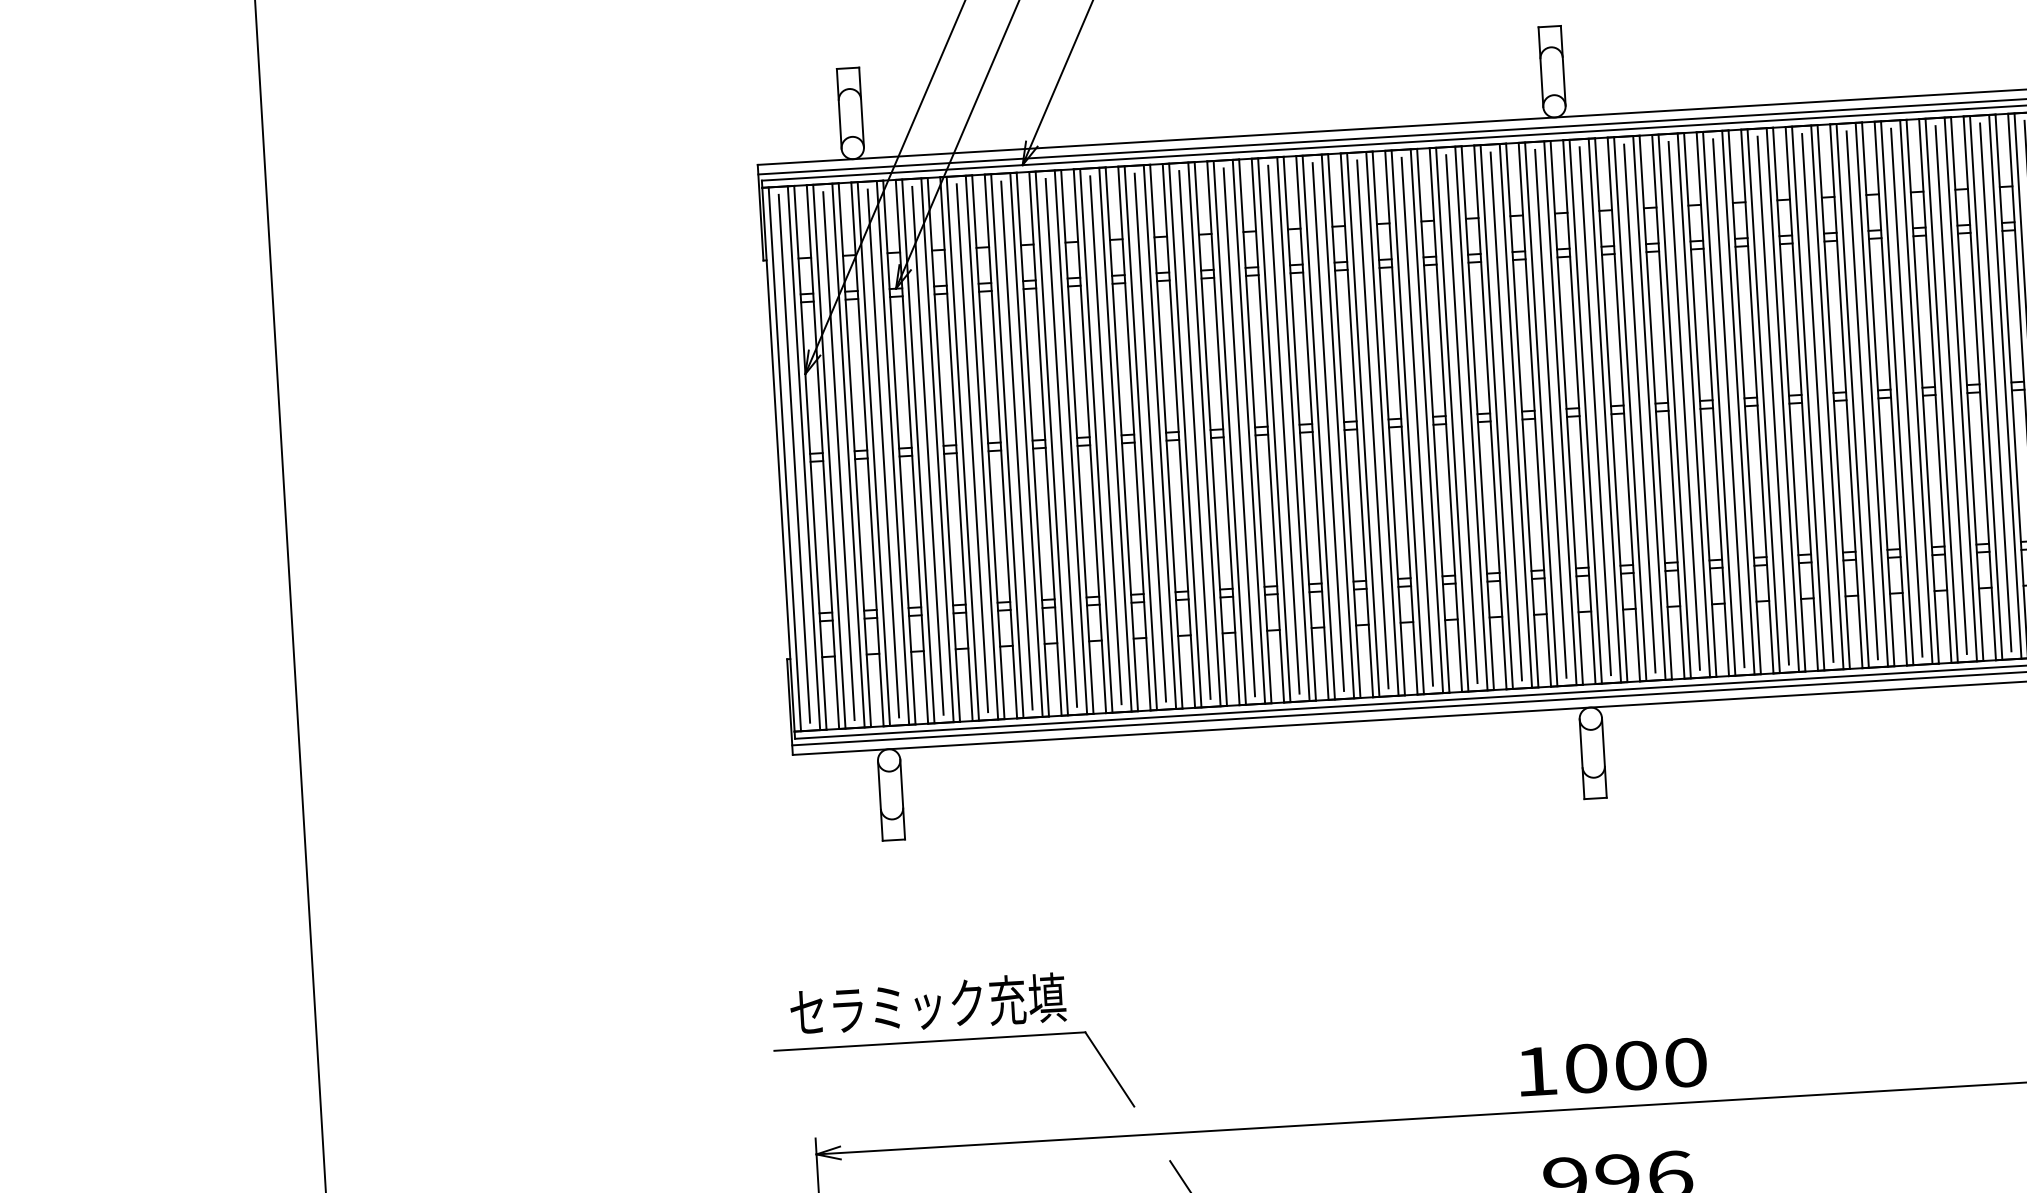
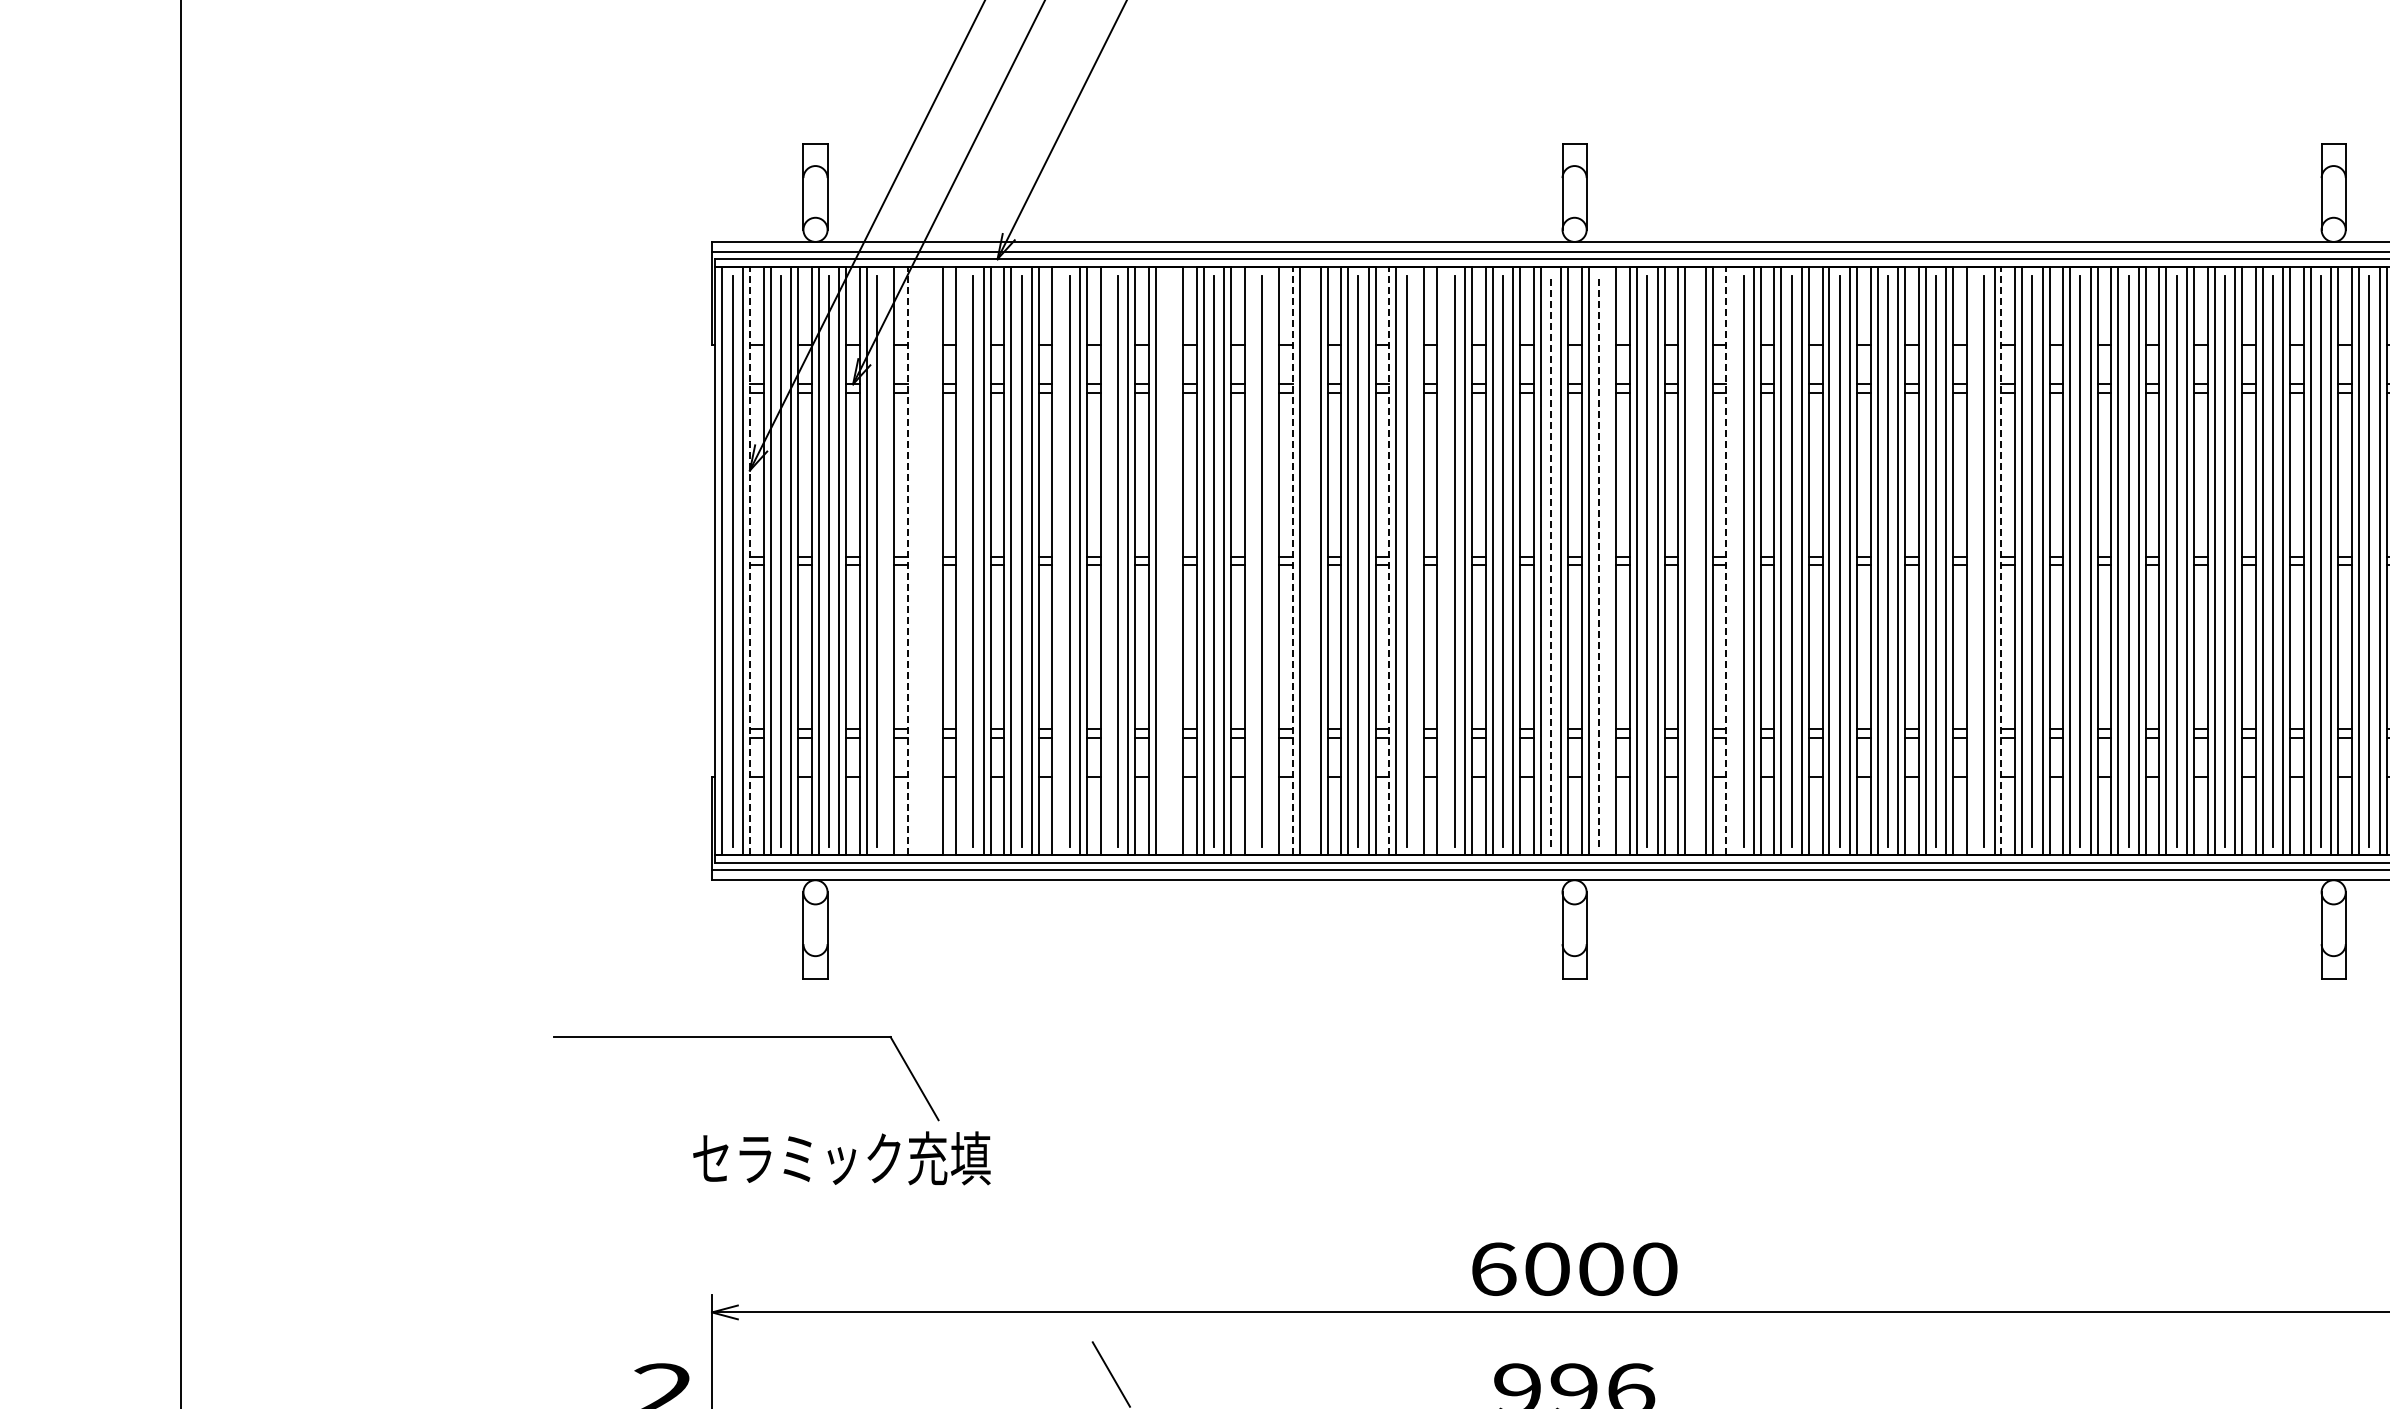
line: (1967, 388) -> (2001, 560), solid -> dashed
line: (1941, 390) -> (1973, 560), removed
line: (1713, 403) -> (1726, 560), solid -> dashed
line: (1719, 403) -> (1733, 560), removed
line: (1684, 405) -> (1695, 560), removed
line: (1604, 410) -> (1609, 560), removed
line: (1595, 411) -> (1599, 561), solid -> dashed
line: (1550, 414) -> (1550, 561), solid -> dashed
line: (1452, 419) -> (1444, 560), removed
line: (1426, 420) -> (1416, 560), removed
line: (1401, 422) -> (1389, 560), solid -> dashed
line: (1328, 426) -> (1310, 560), removed
line: (1312, 427) -> (1293, 560), solid -> dashed
line: (1293, 428) -> (1272, 560), removed
line: (1273, 429) -> (1251, 560), removed
line: (1204, 433) -> (1176, 560), removed
line: (1194, 434) -> (1165, 560), removed
line: (1140, 437) -> (1107, 560), removed
line: (1096, 440) -> (1059, 560), removed
line: (1007, 445) -> (963, 560), removed
line: (972, 447) -> (925, 560), removed
line: (981, 447) -> (935, 560), removed
line: (956, 448) -> (908, 560), solid -> dashed
line: (962, 448) -> (914, 560), removed
line: (937, 449) -> (887, 560), removed
line: (809, 457) -> (749, 560), solid -> dashed
part: (952, 1040) -> (746, 1037), moved
text: (1537, 1070) -> (1494, 1268), 1000 -> 6000

